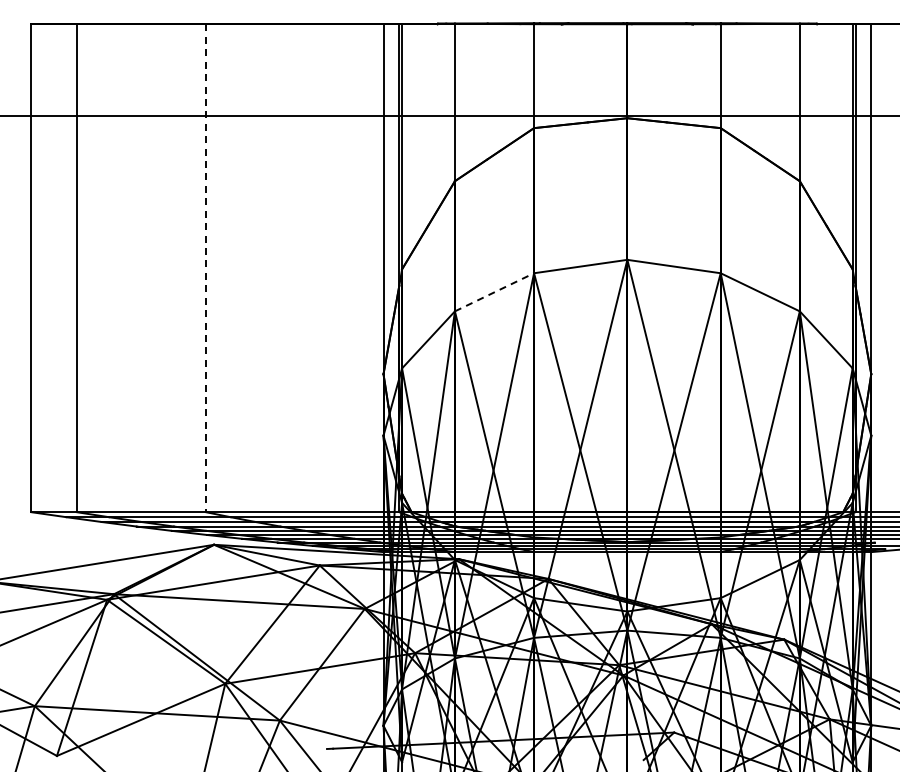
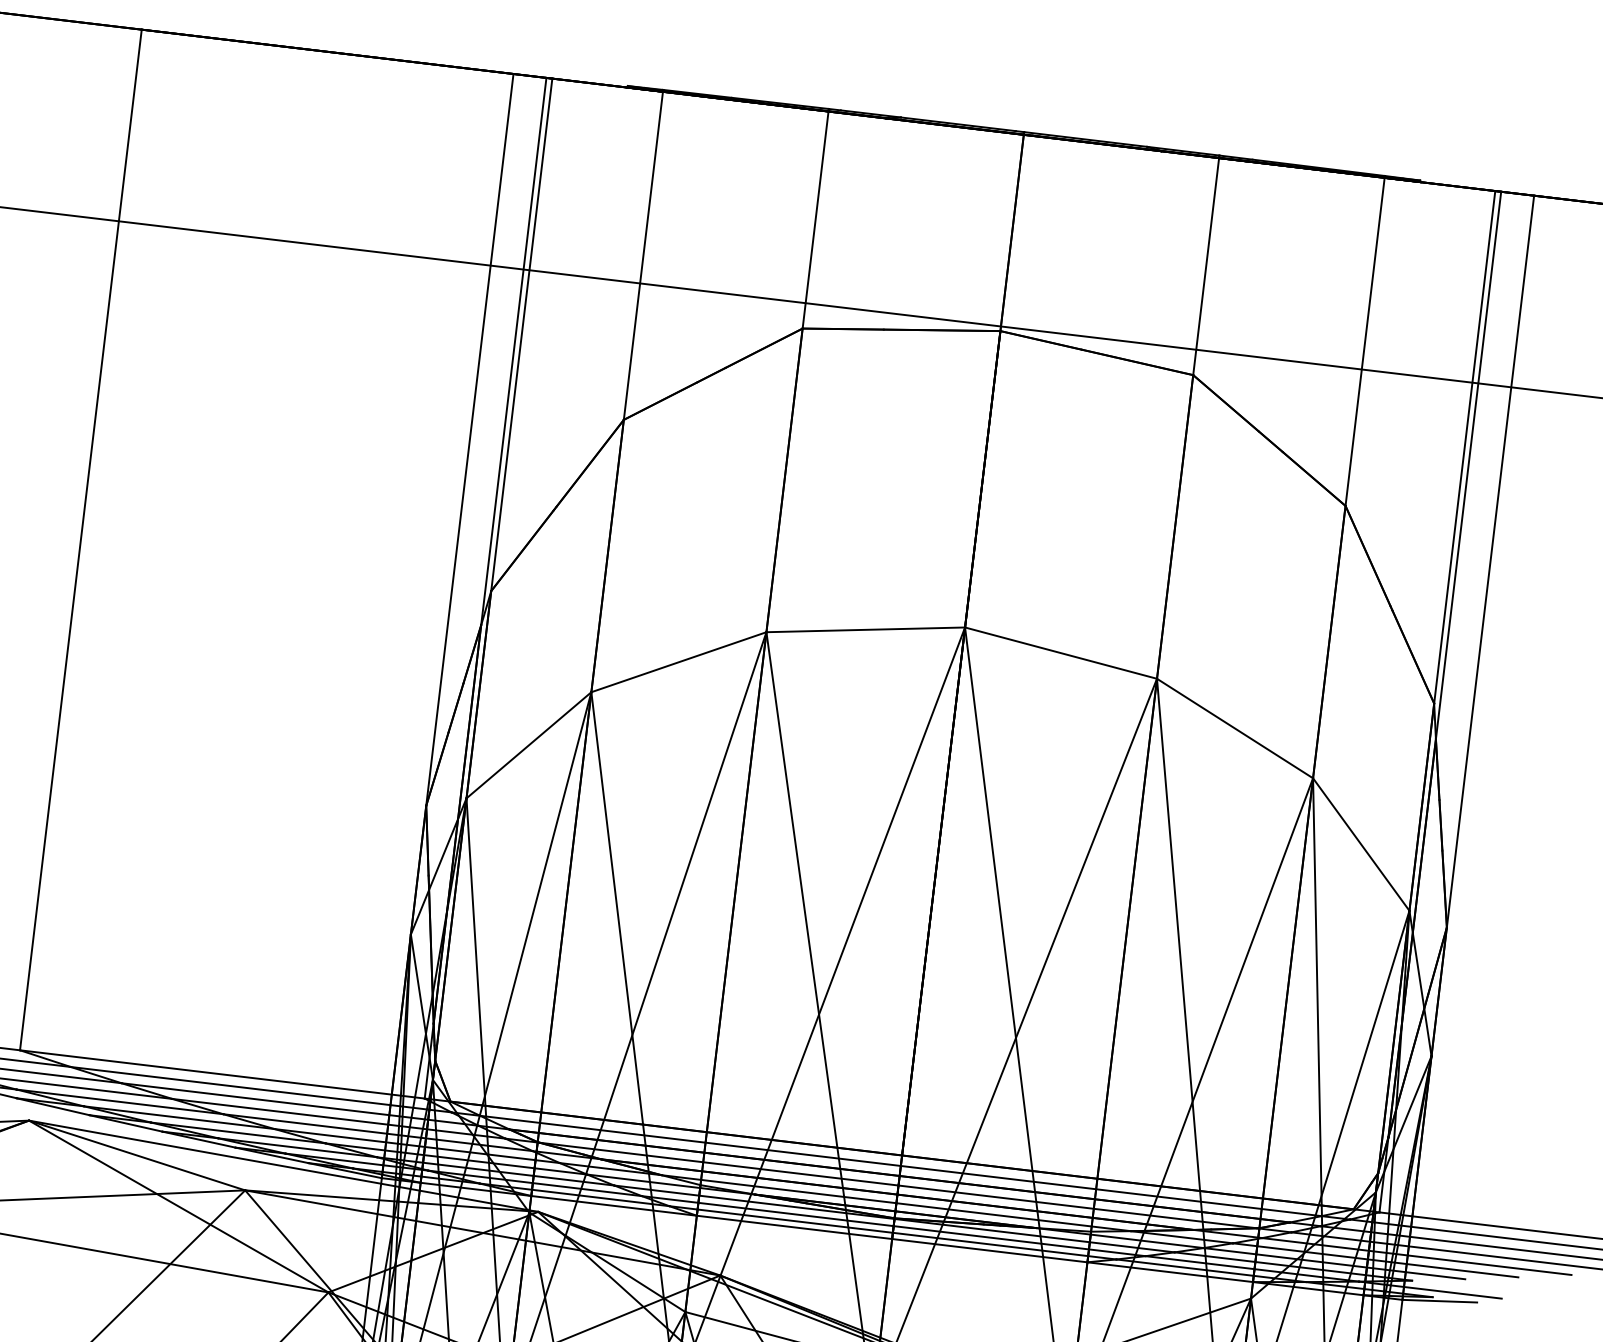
line: (205, 268) -> (80, 540), dashed -> solid
line: (494, 292) -> (678, 662), dashed -> solid

